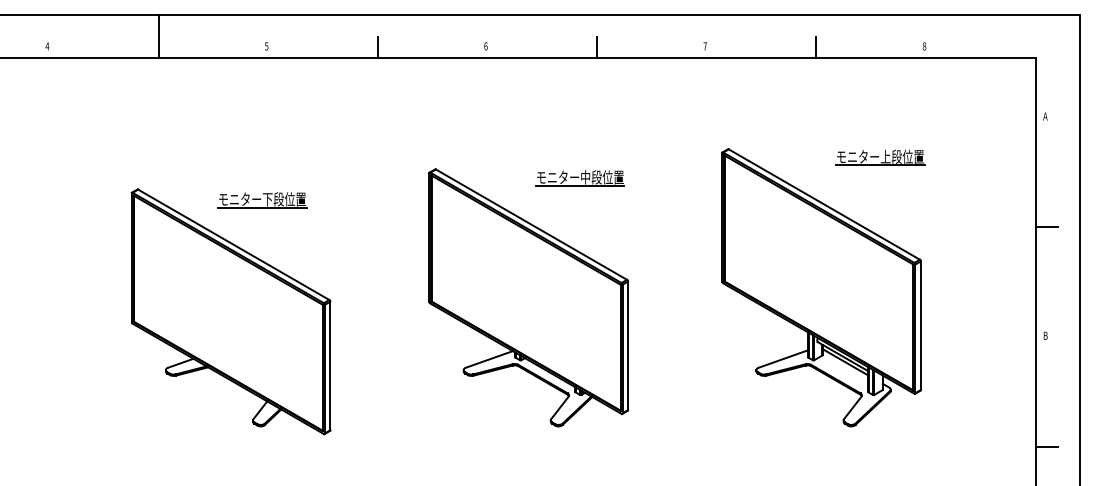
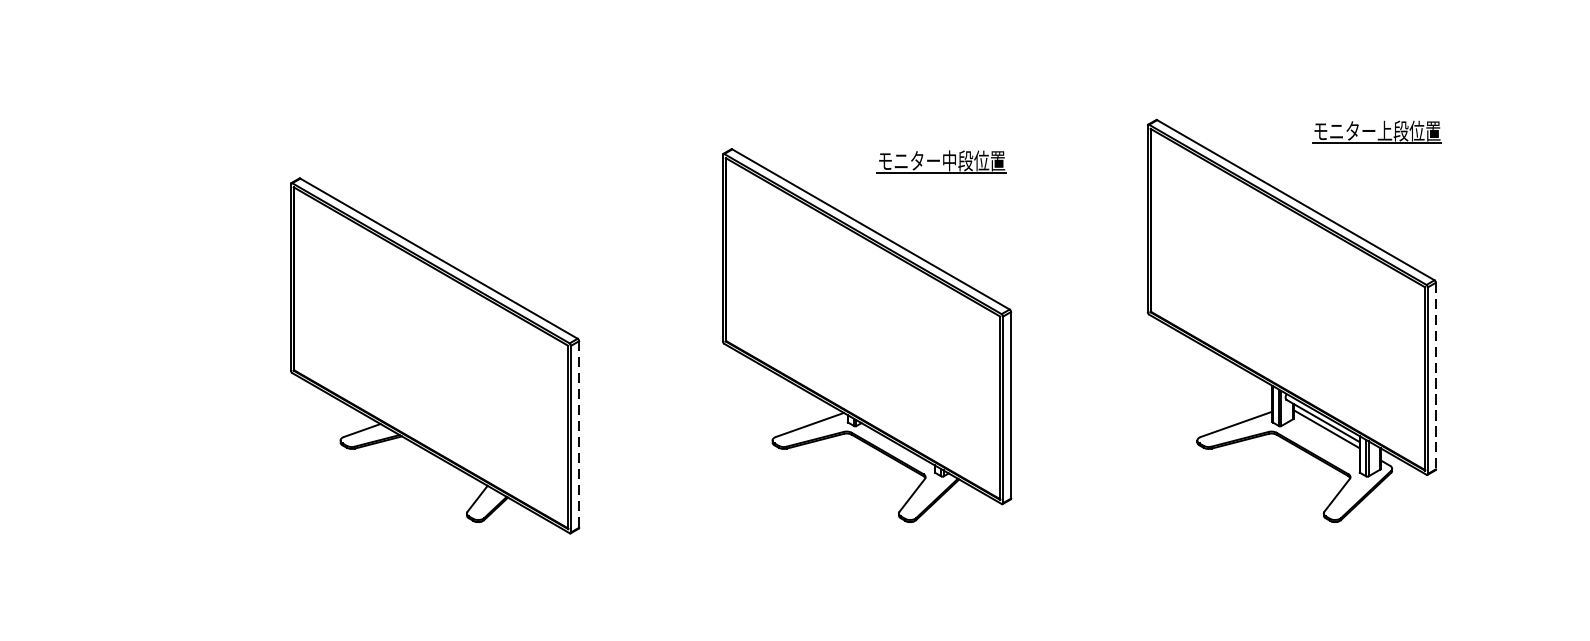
part: (262, 200) -> (480, 194), removed
line: (920, 326) -> (1435, 377), solid -> dashed
line: (330, 366) -> (579, 435), solid -> dashed

